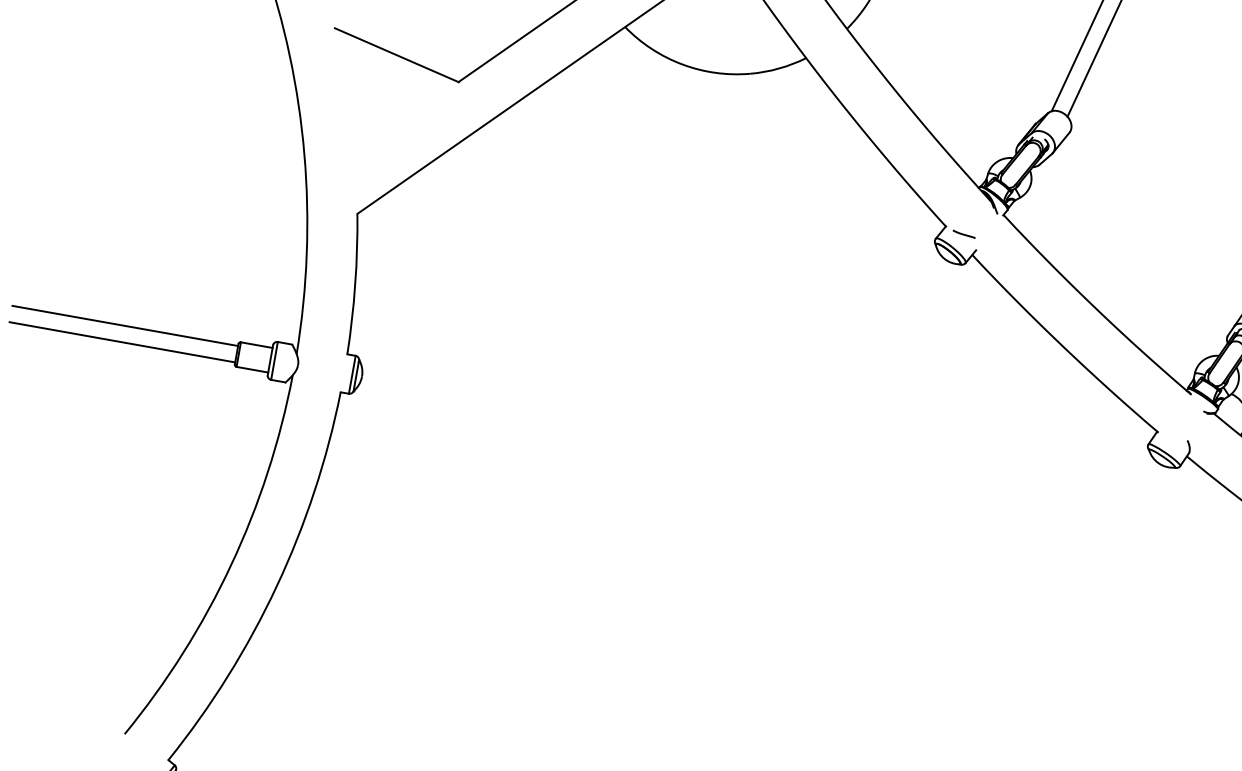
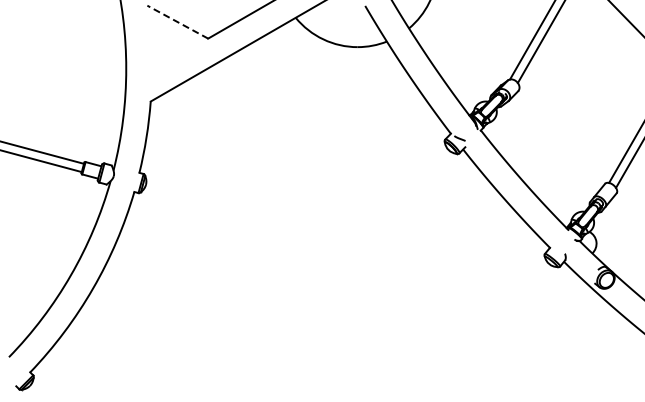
line: (396, 55) -> (177, 22), solid -> dashed

